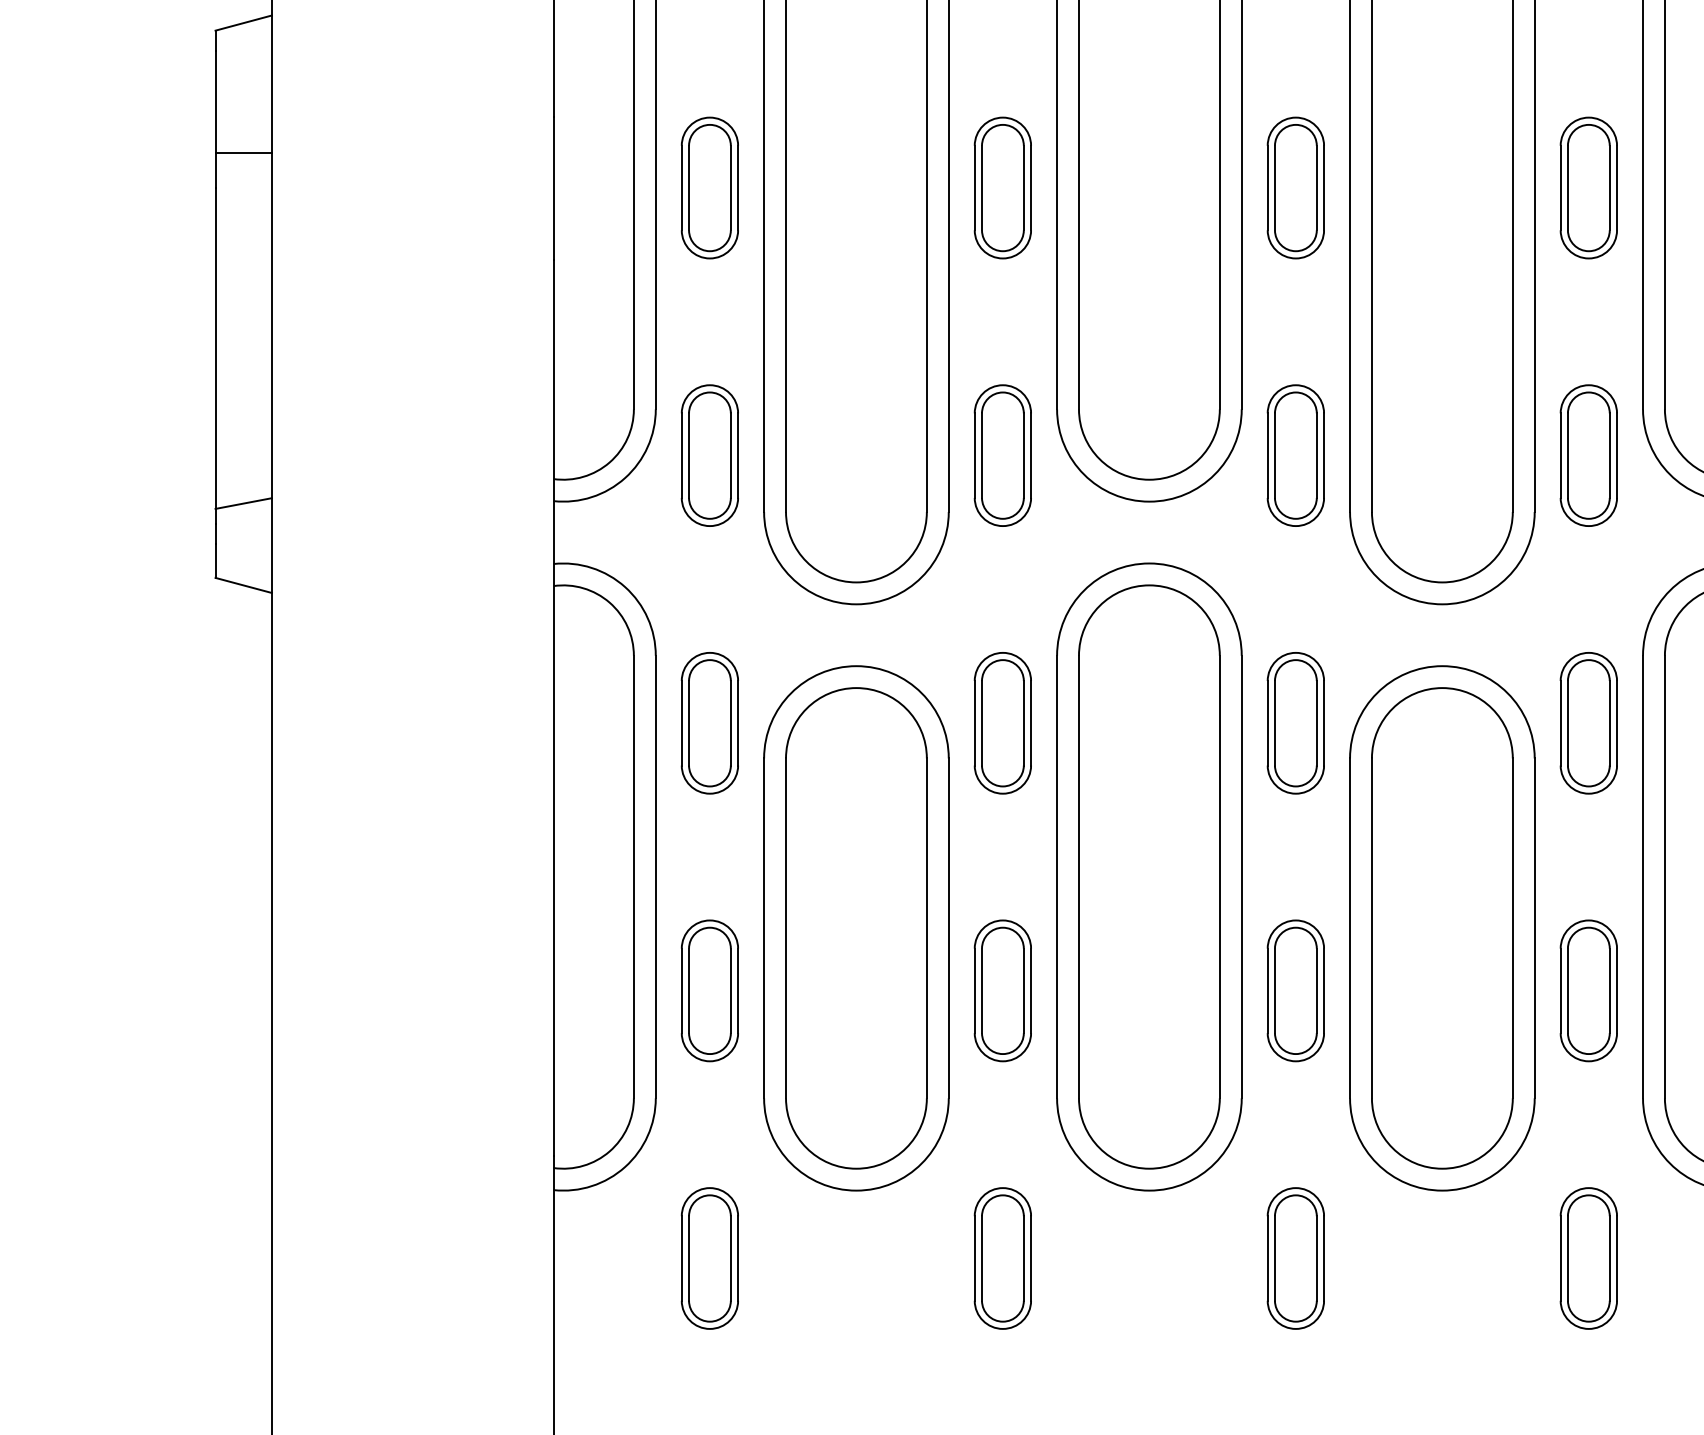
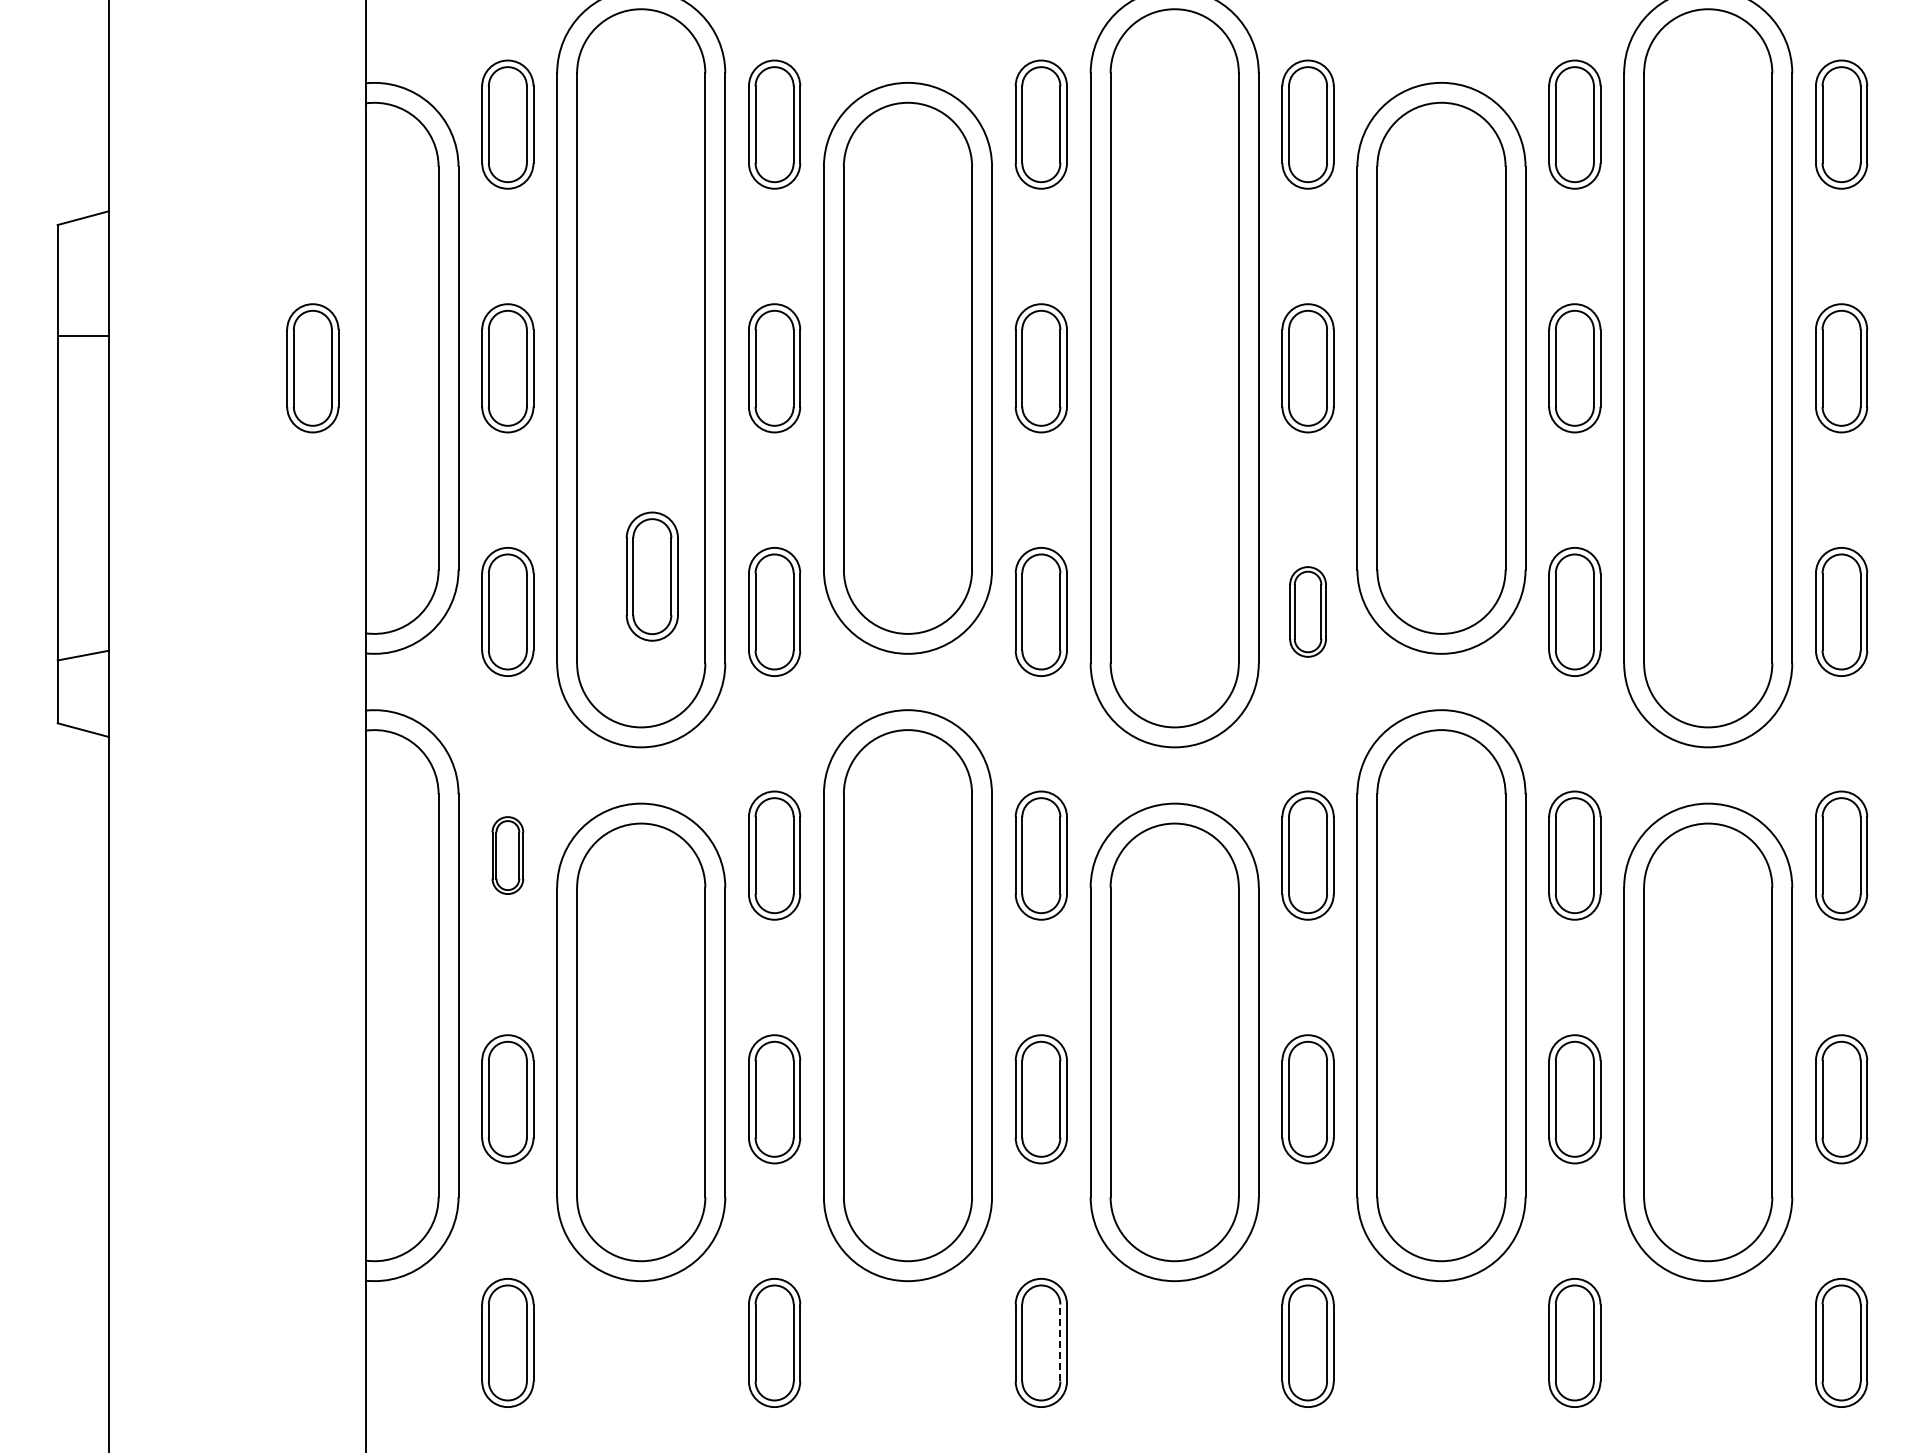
part: (495, 188) -> (312, 368), added
part: (867, 416) -> (651, 576), added
part: (1588, 455) -> (1307, 611), size x0.7
part: (709, 723) -> (507, 855), size x0.6
line: (1316, 1257) -> (1060, 1342), solid -> dashed

